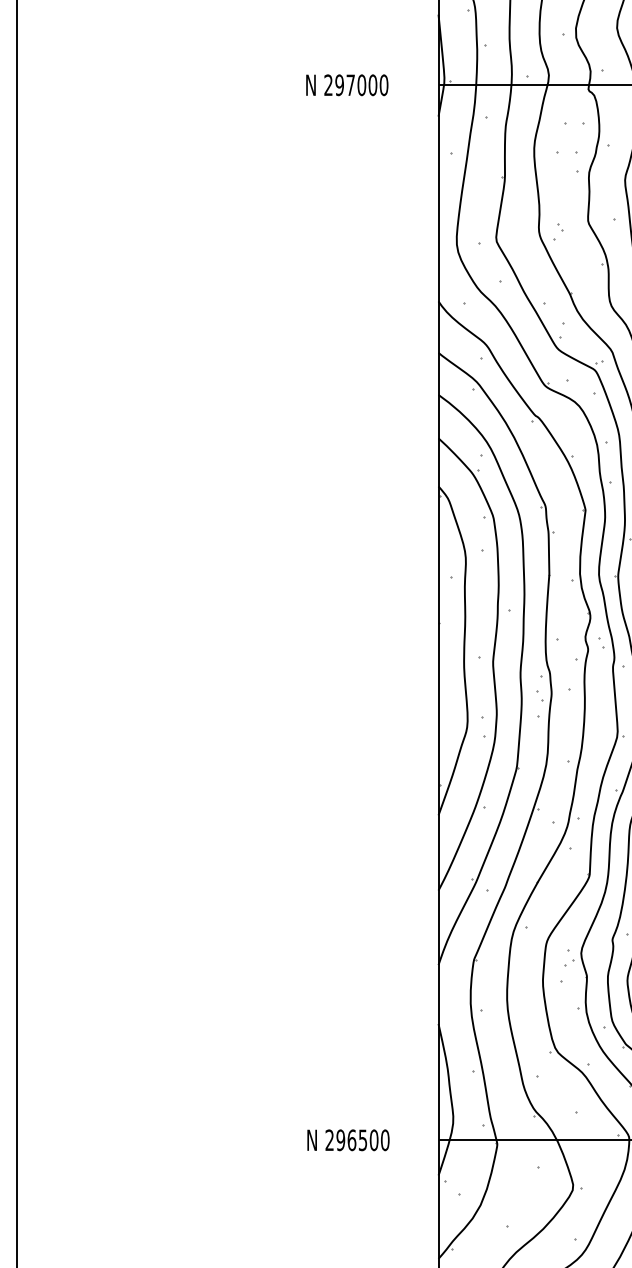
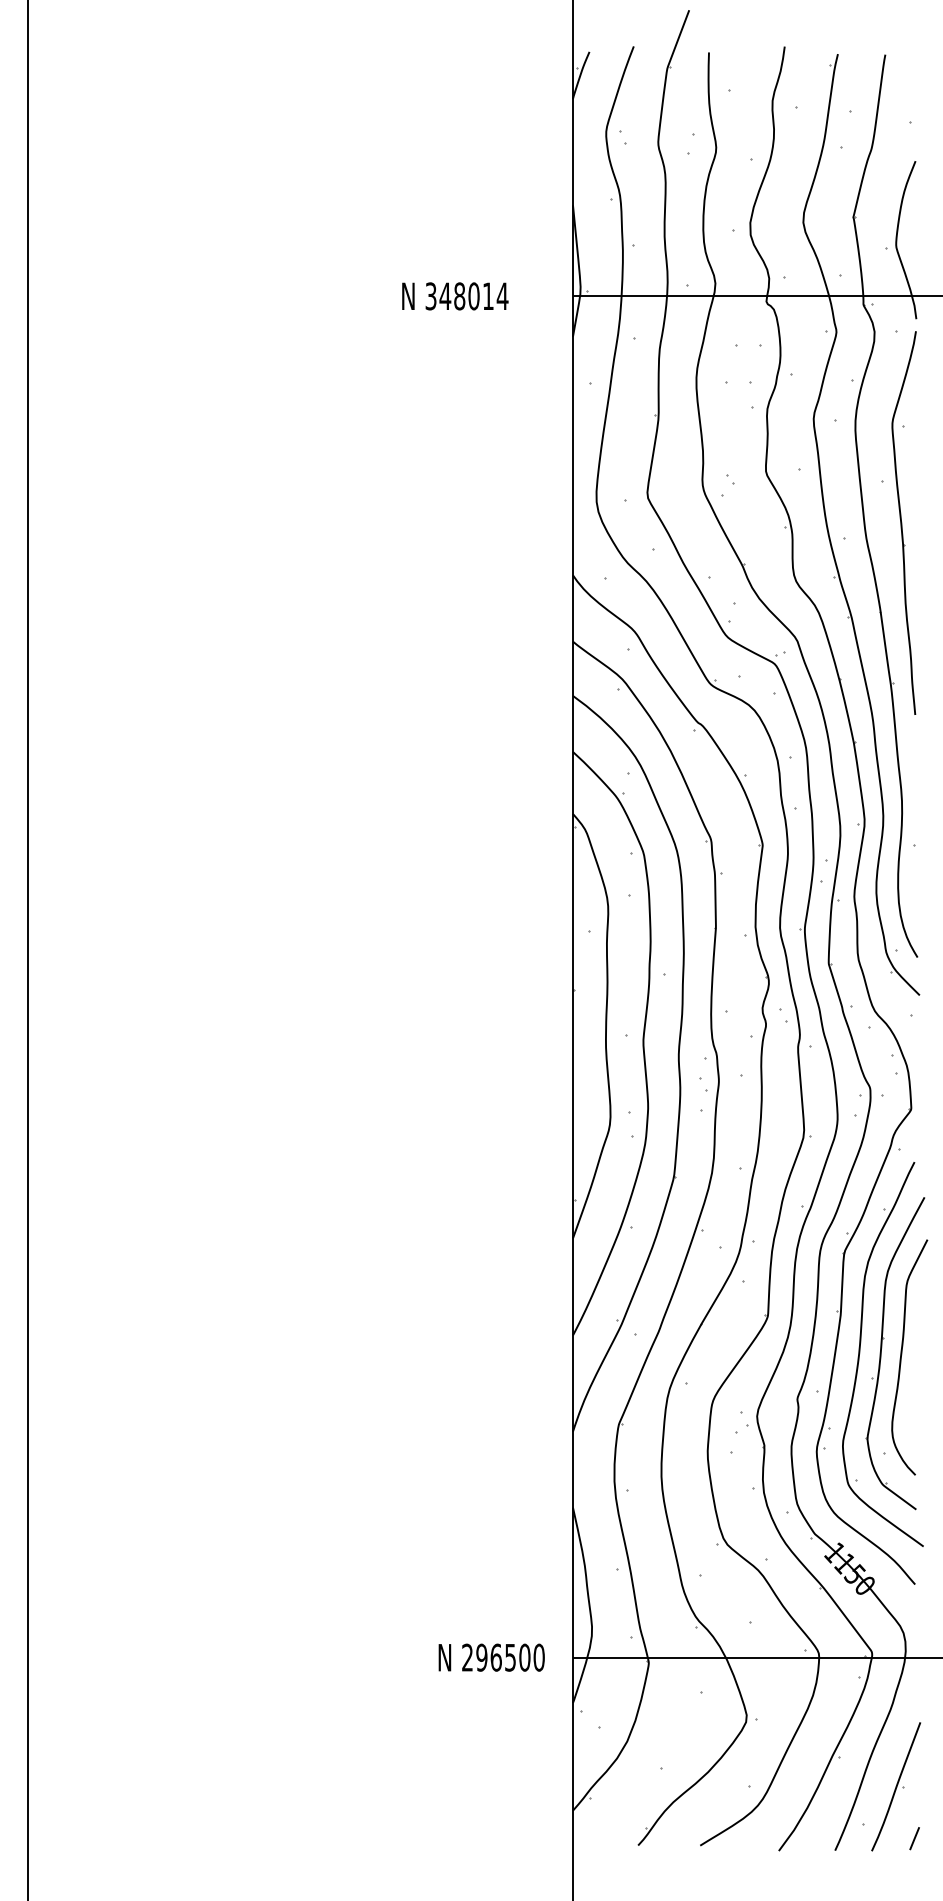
text: (356, 85) -> (466, 296), 297000 -> 348014
text: (348, 1140) -> (491, 1657), moved

